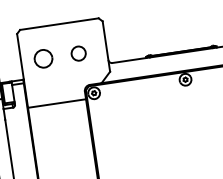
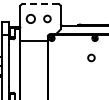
line: (59, 25) -> (40, 4), solid -> dashed
circle: (184, 121) -> (91, 57), added

